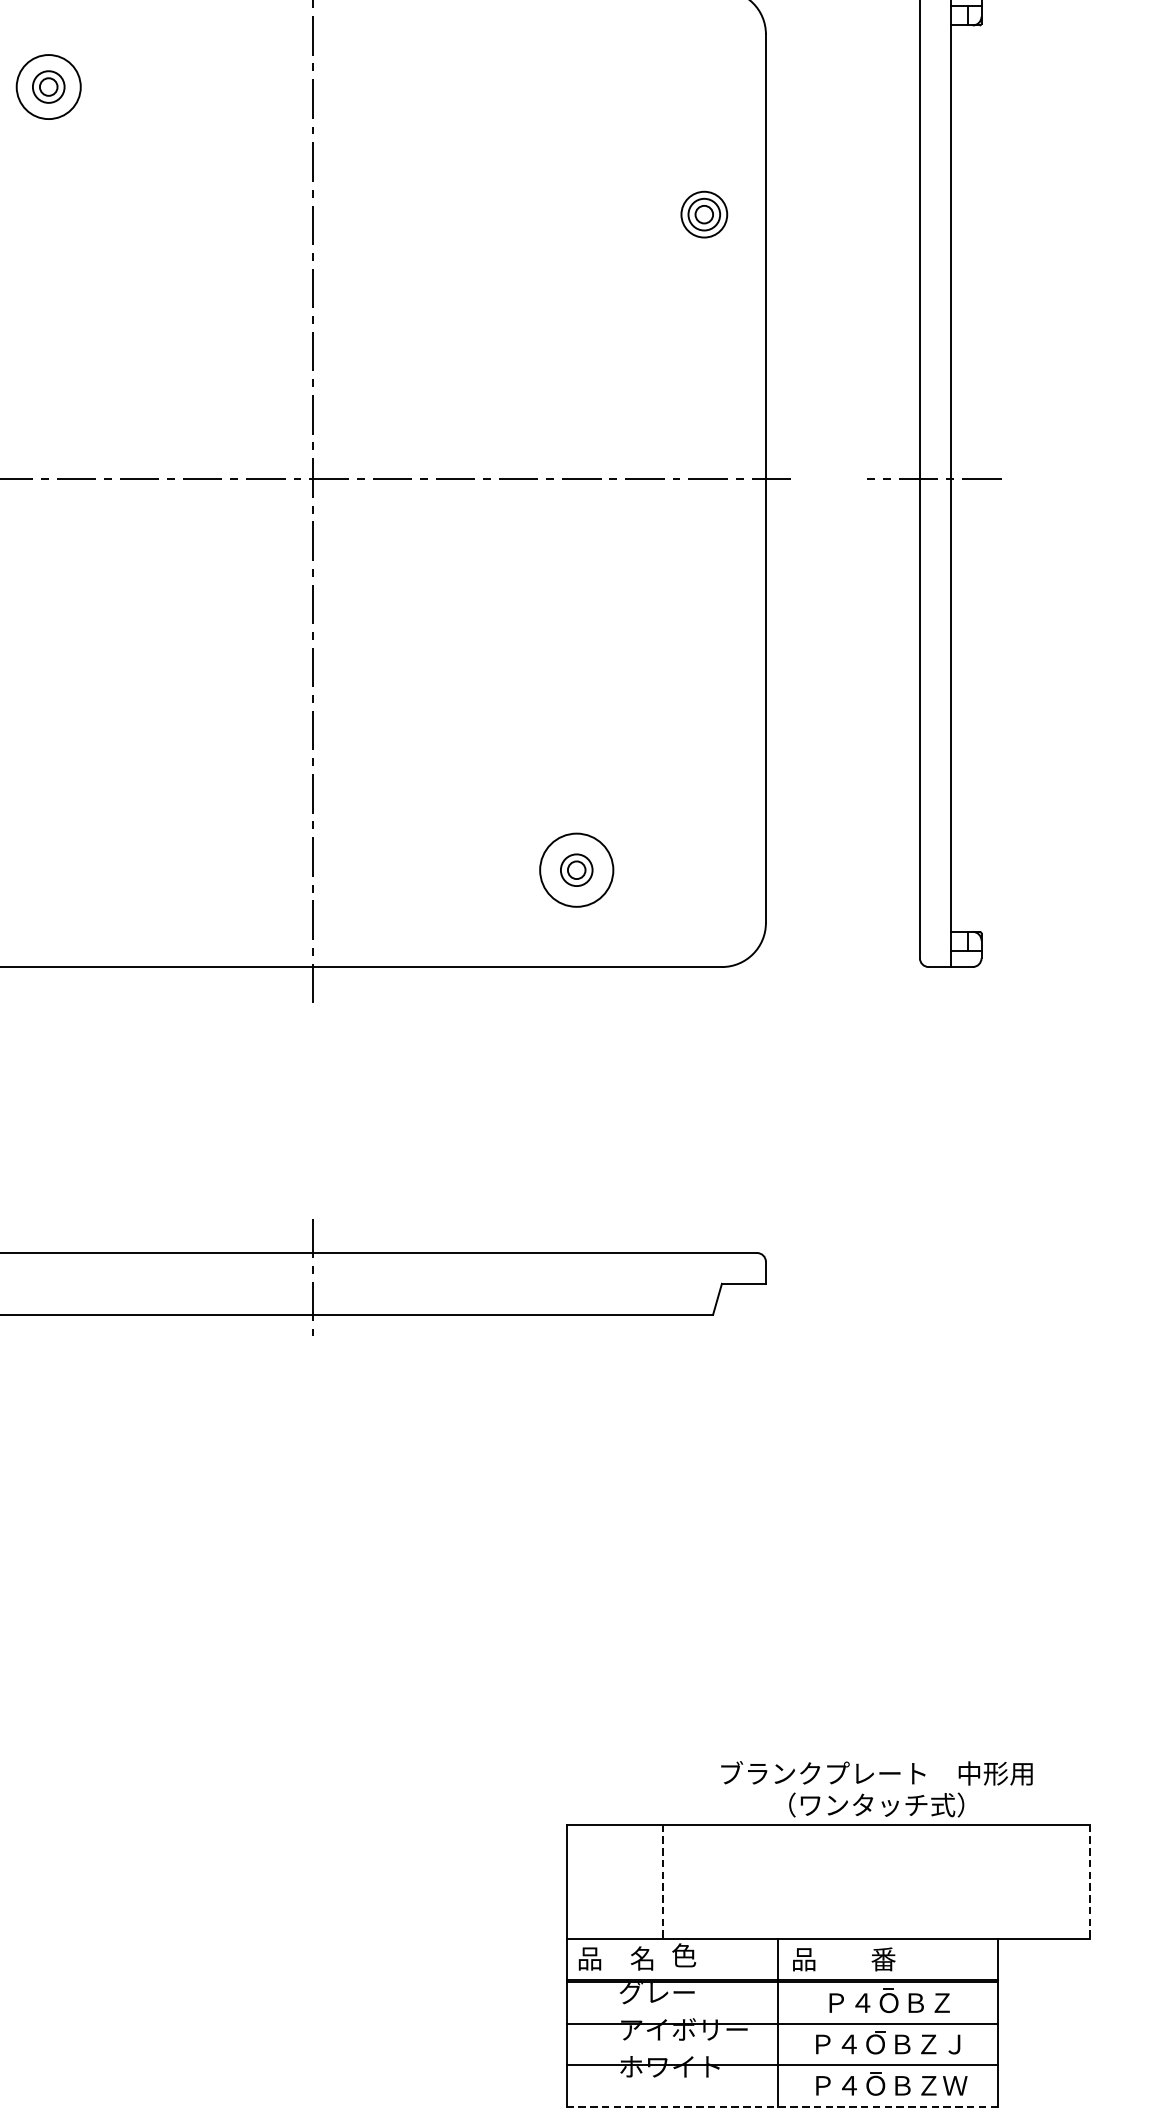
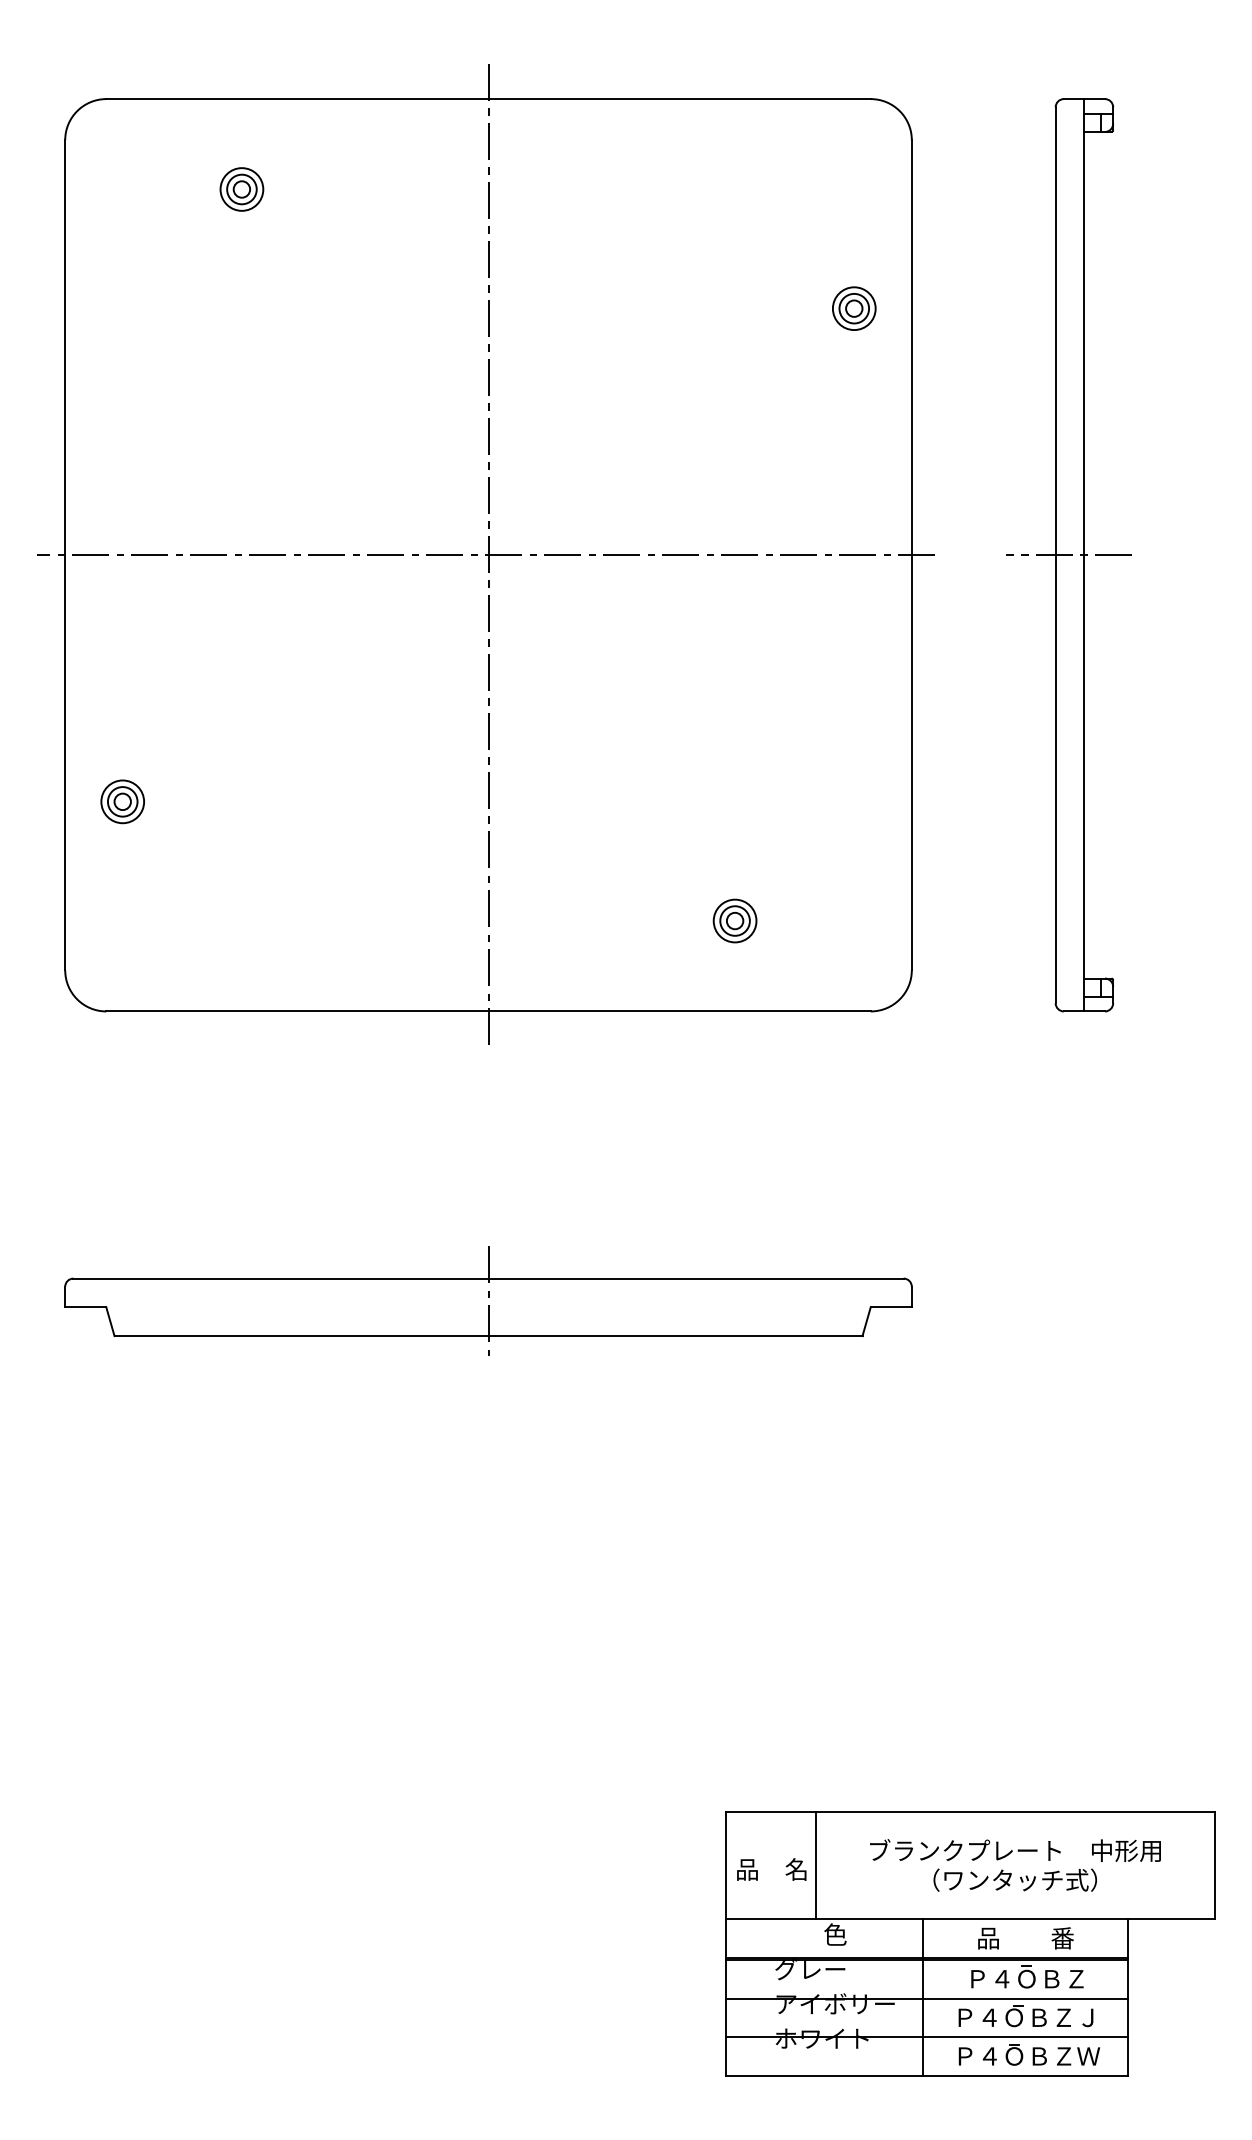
circle: (48, 87) -> (241, 189), size x0.71
circle: (576, 869) -> (734, 920), size x0.62
text: (876, 1789) -> (1015, 1865), moved
line: (662, 1882) -> (815, 1866), dashed -> solid
line: (1089, 1882) -> (1214, 1866), dashed -> solid
text: (615, 1958) -> (771, 1869), moved
text: (843, 1959) -> (1025, 1938), moved
line: (782, 2106) -> (927, 2075), dashed -> solid

